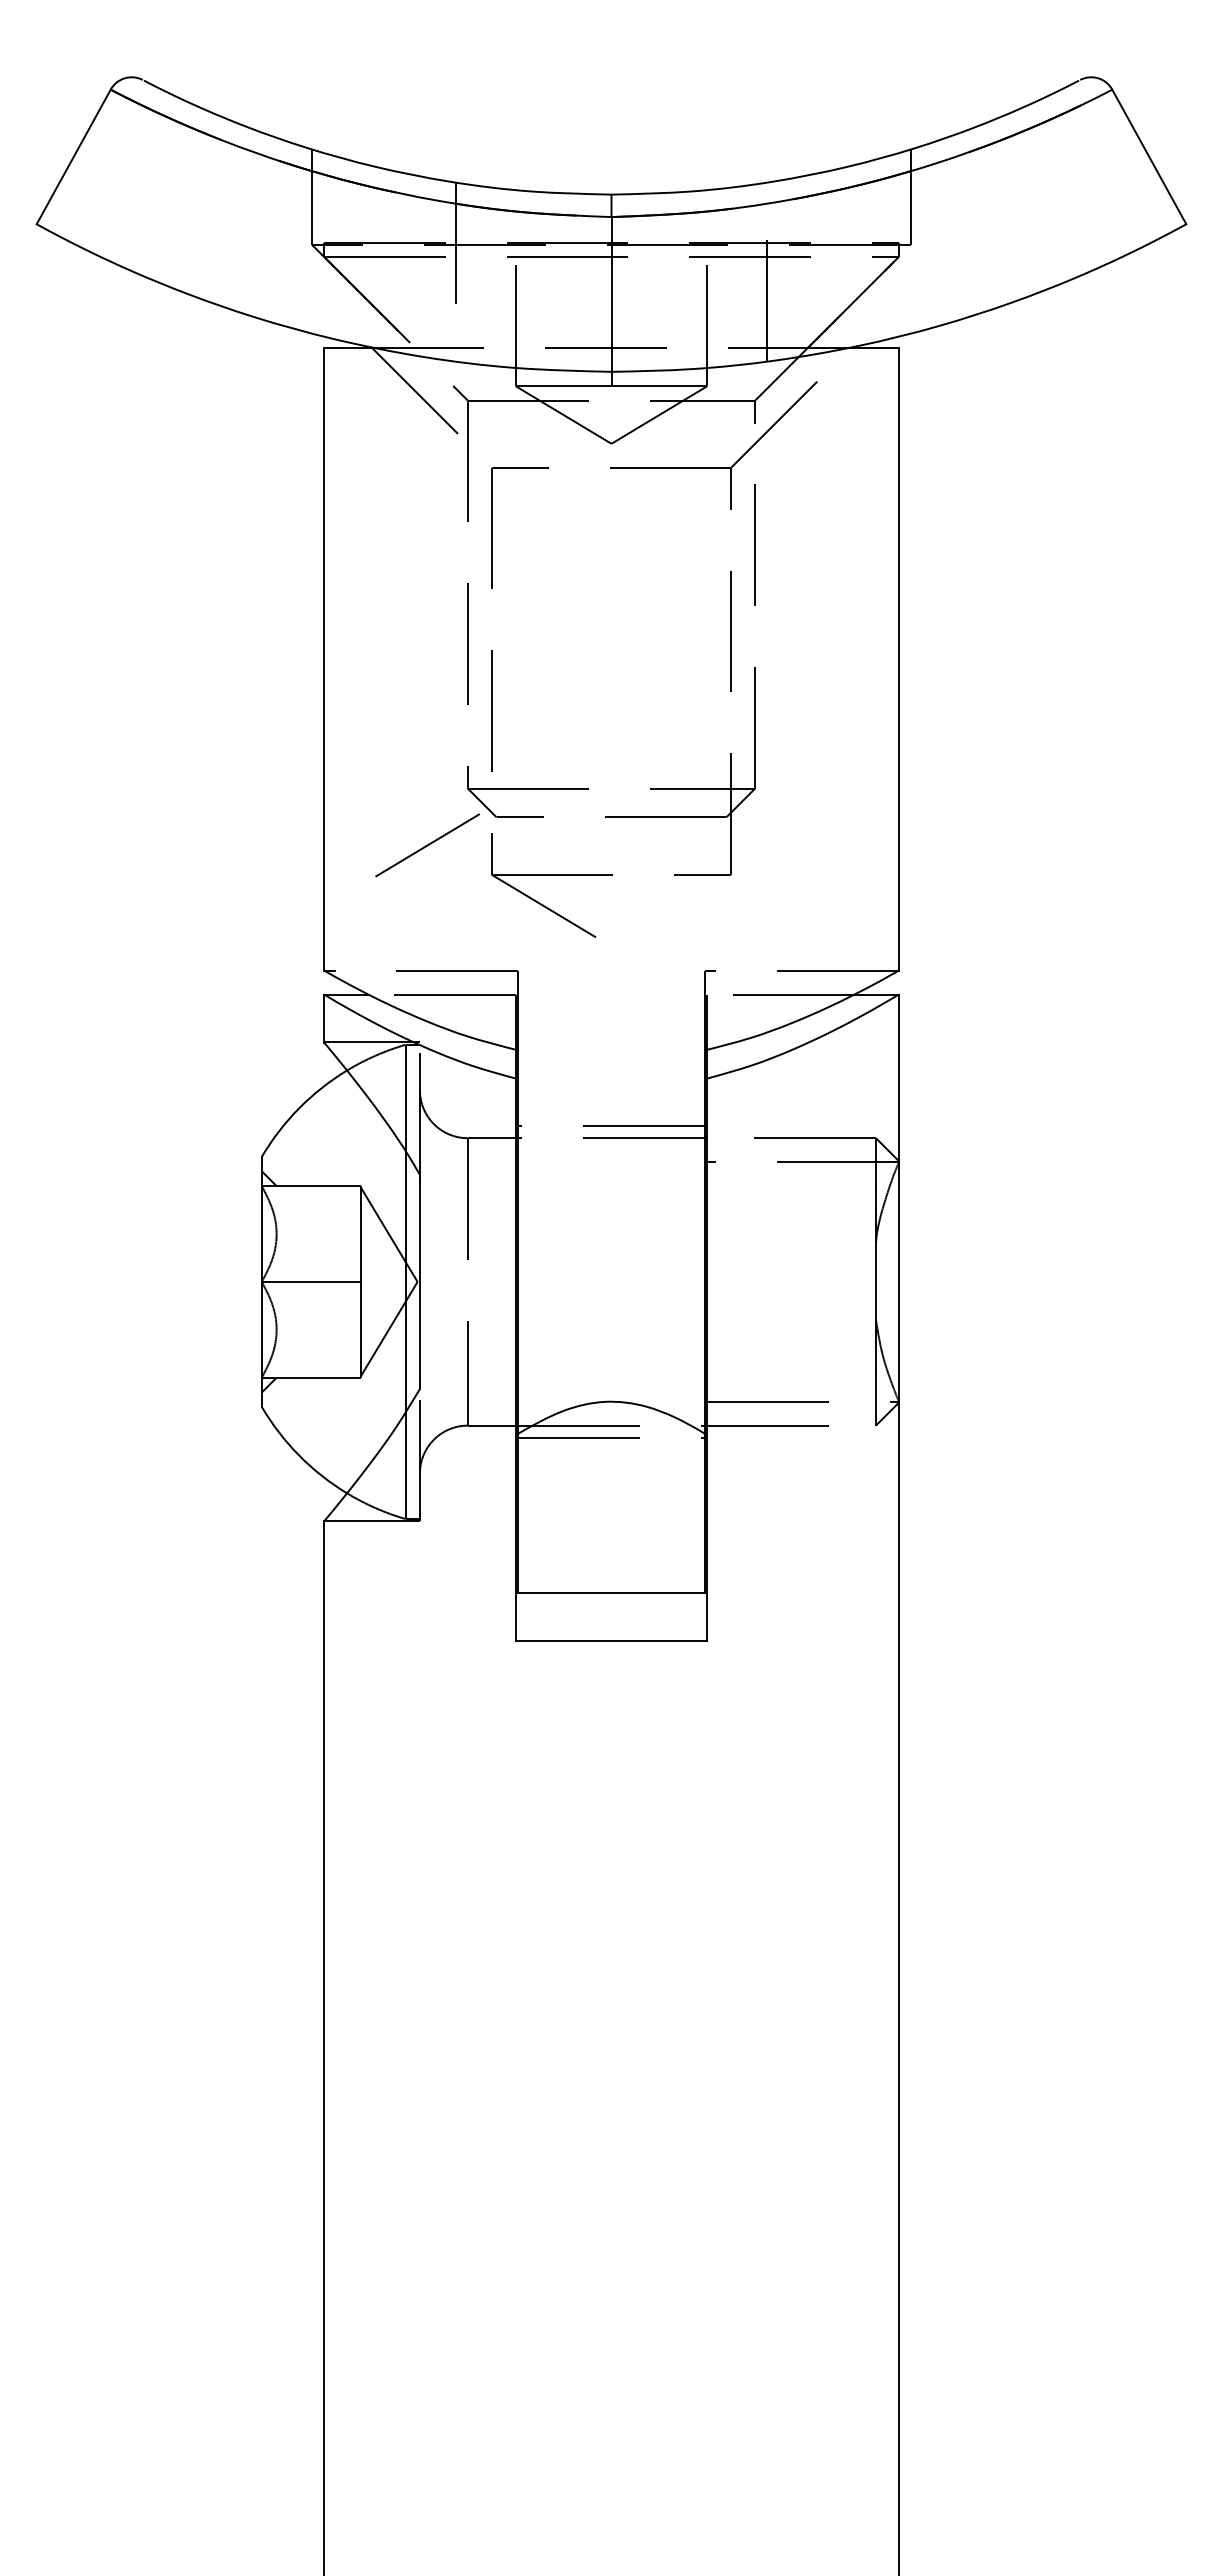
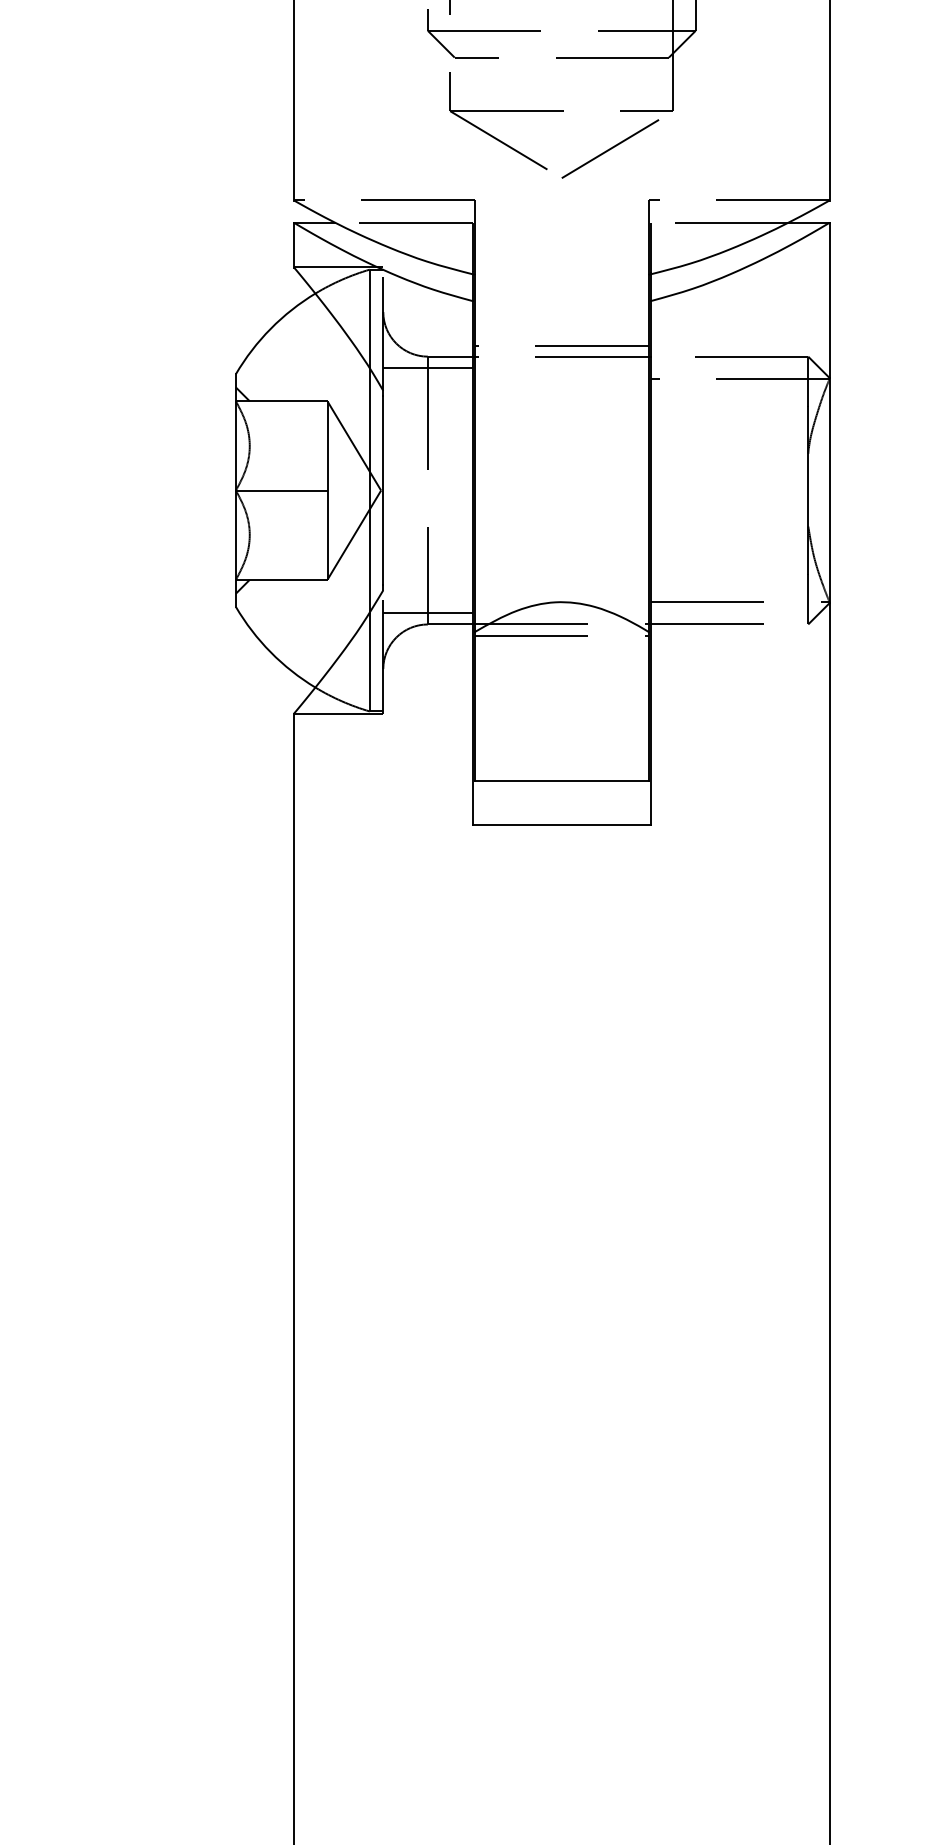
line: (427, 845) -> (610, 149), moved
line: (467, 1150) -> (427, 368), added
line: (467, 1413) -> (427, 613), added

